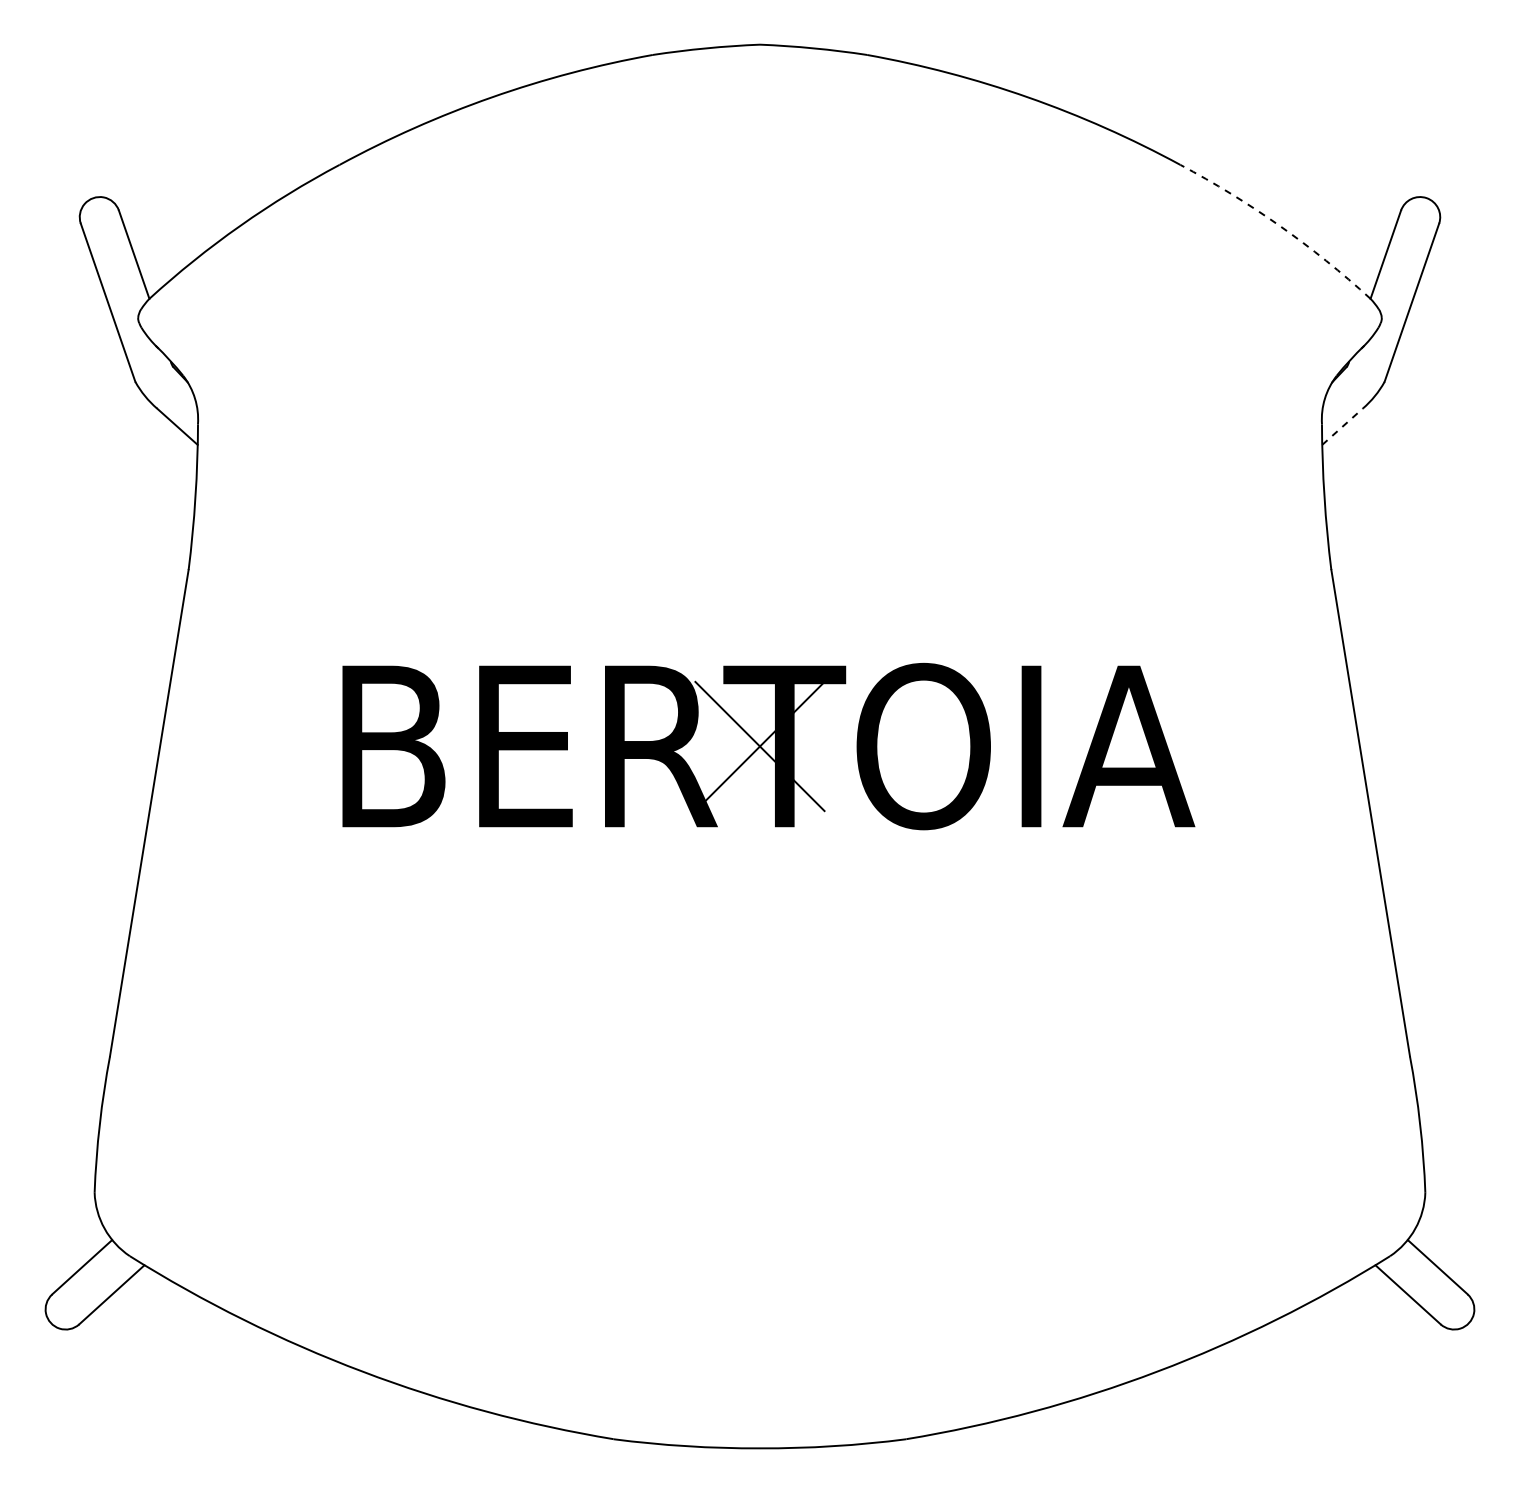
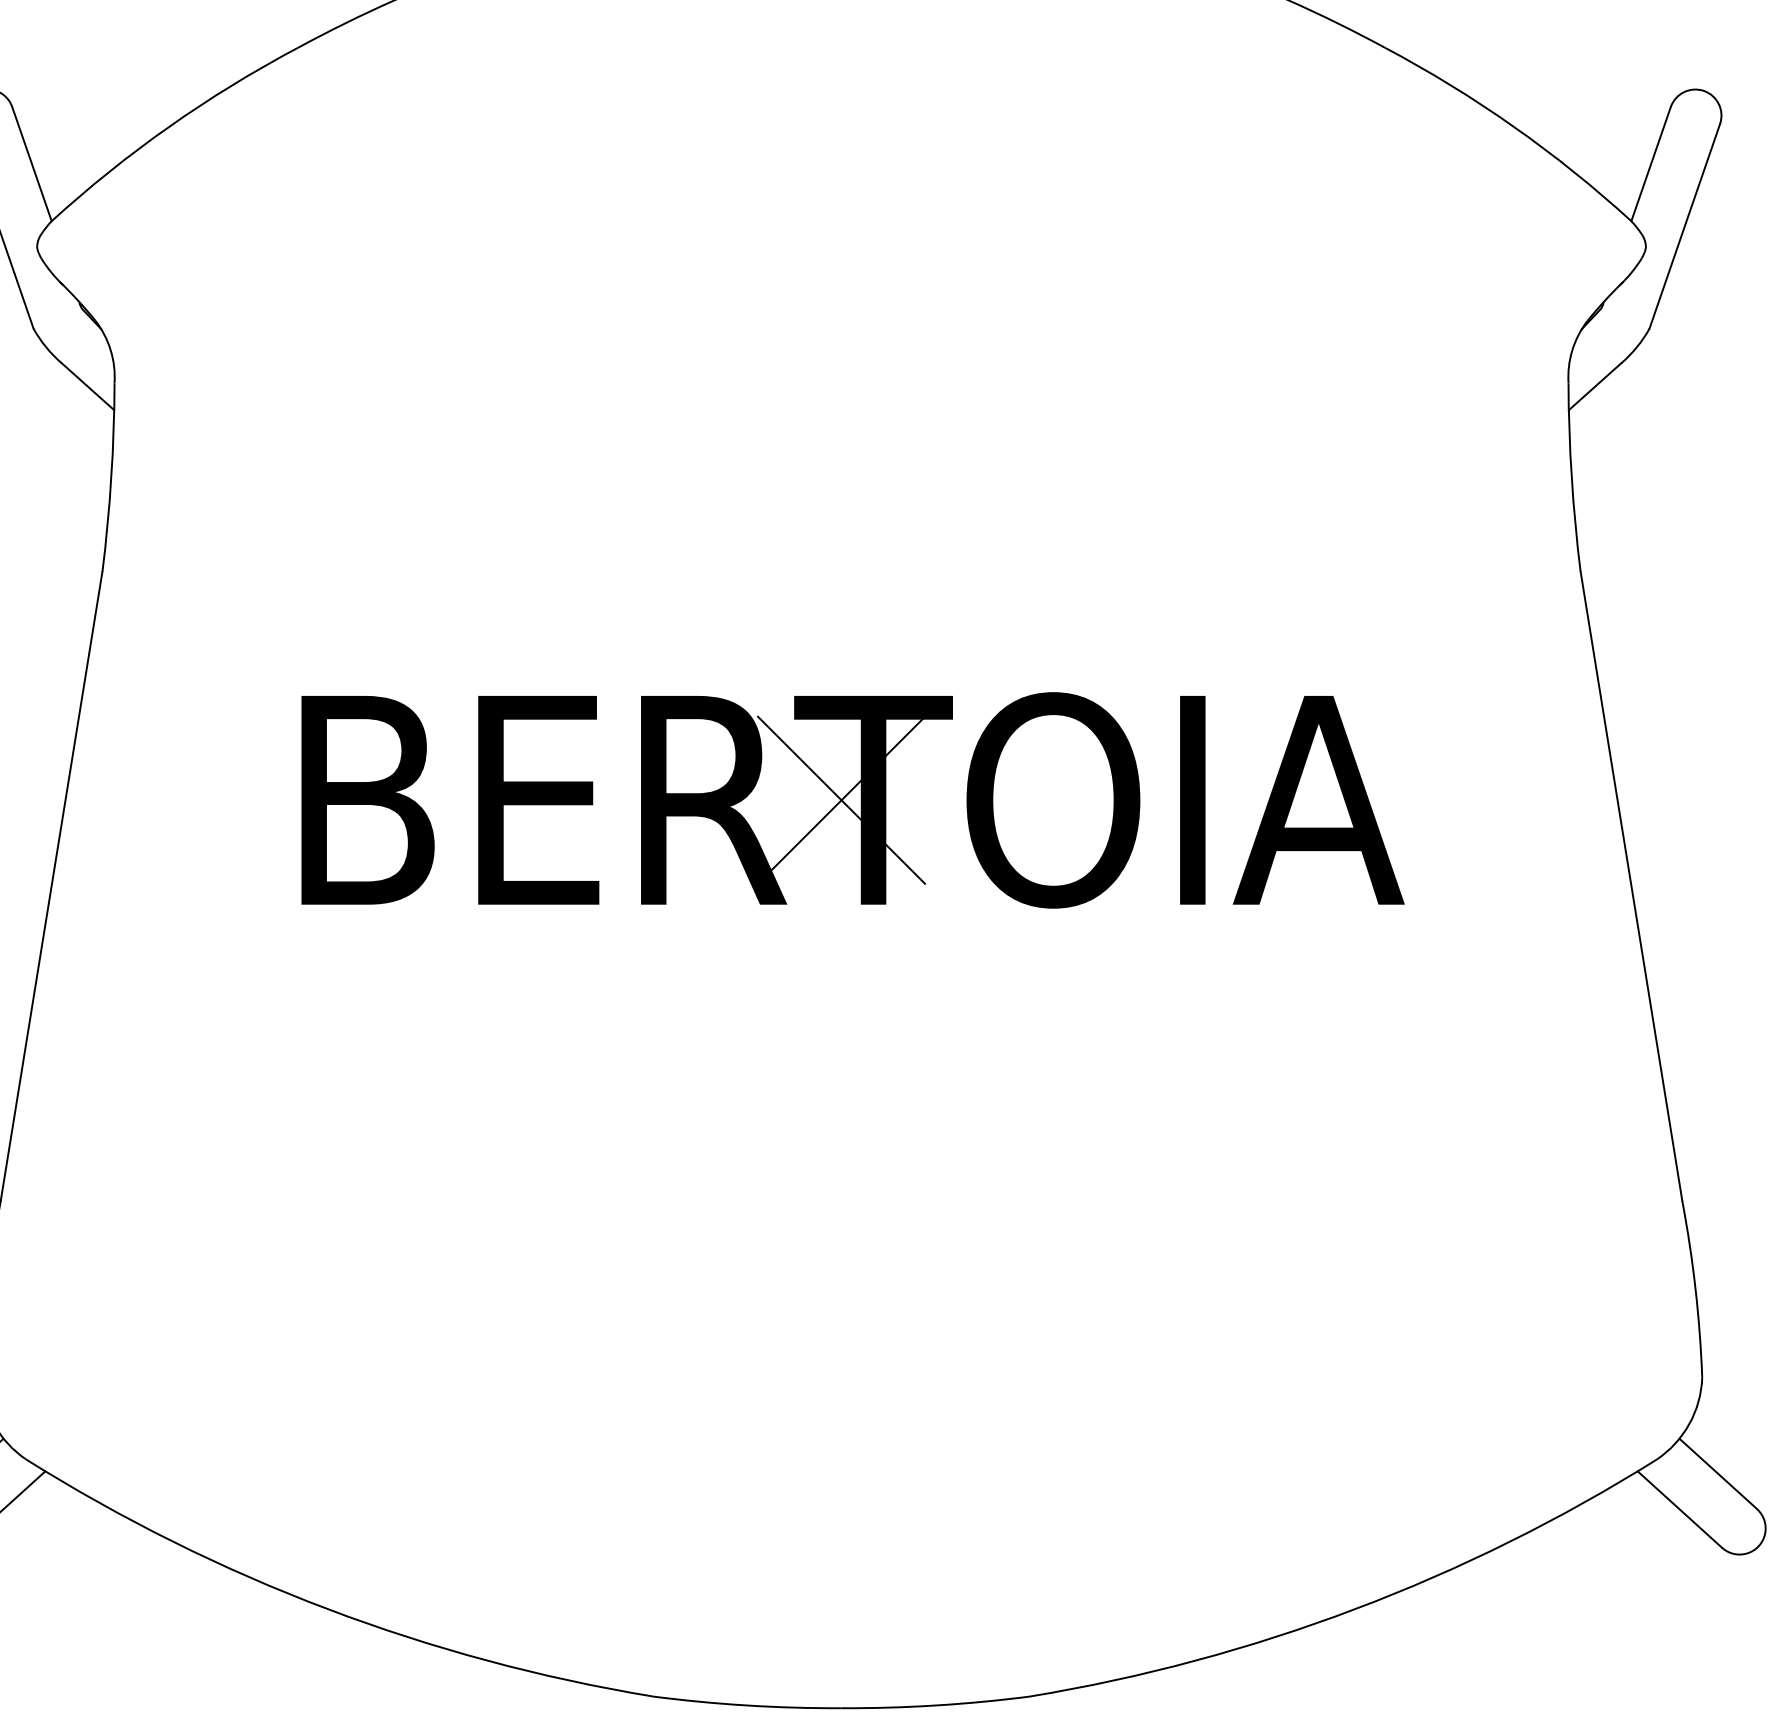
arc: (1279, 225) -> (1513, 126), dashed -> solid
line: (1342, 426) -> (1595, 386), dashed -> solid

